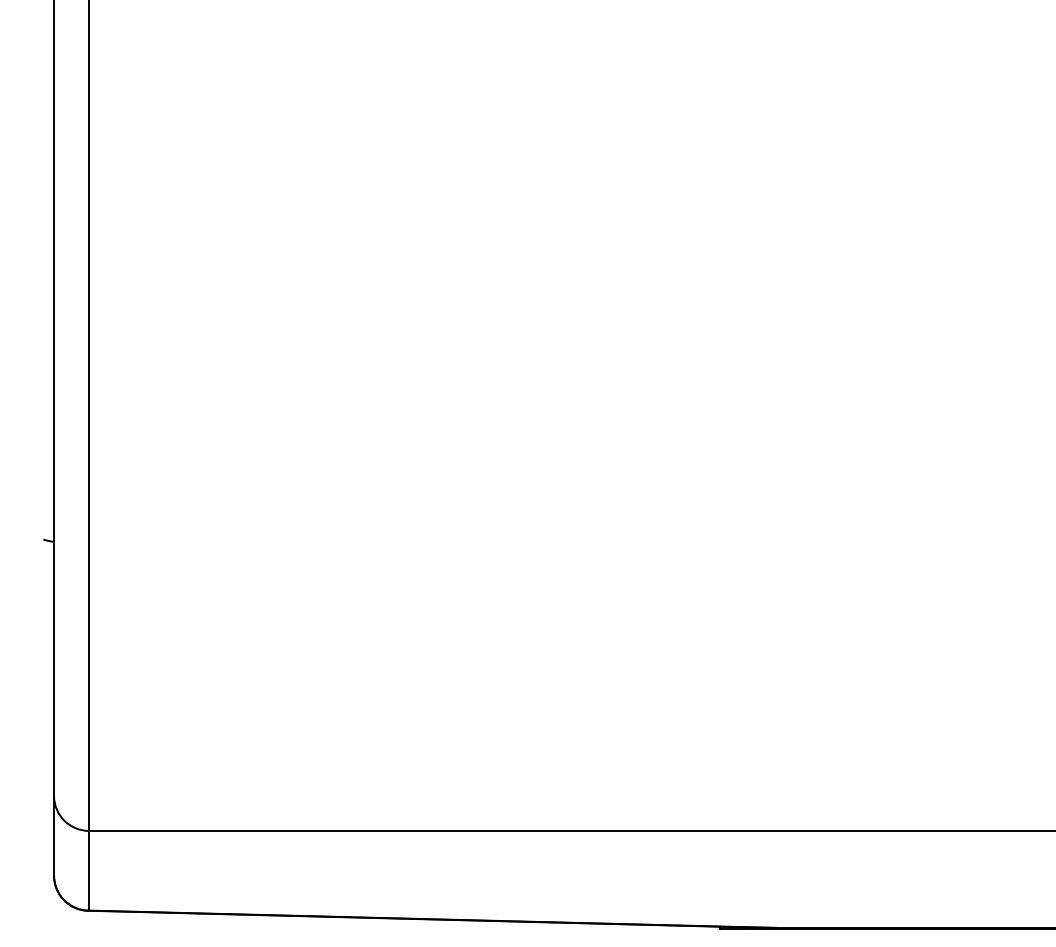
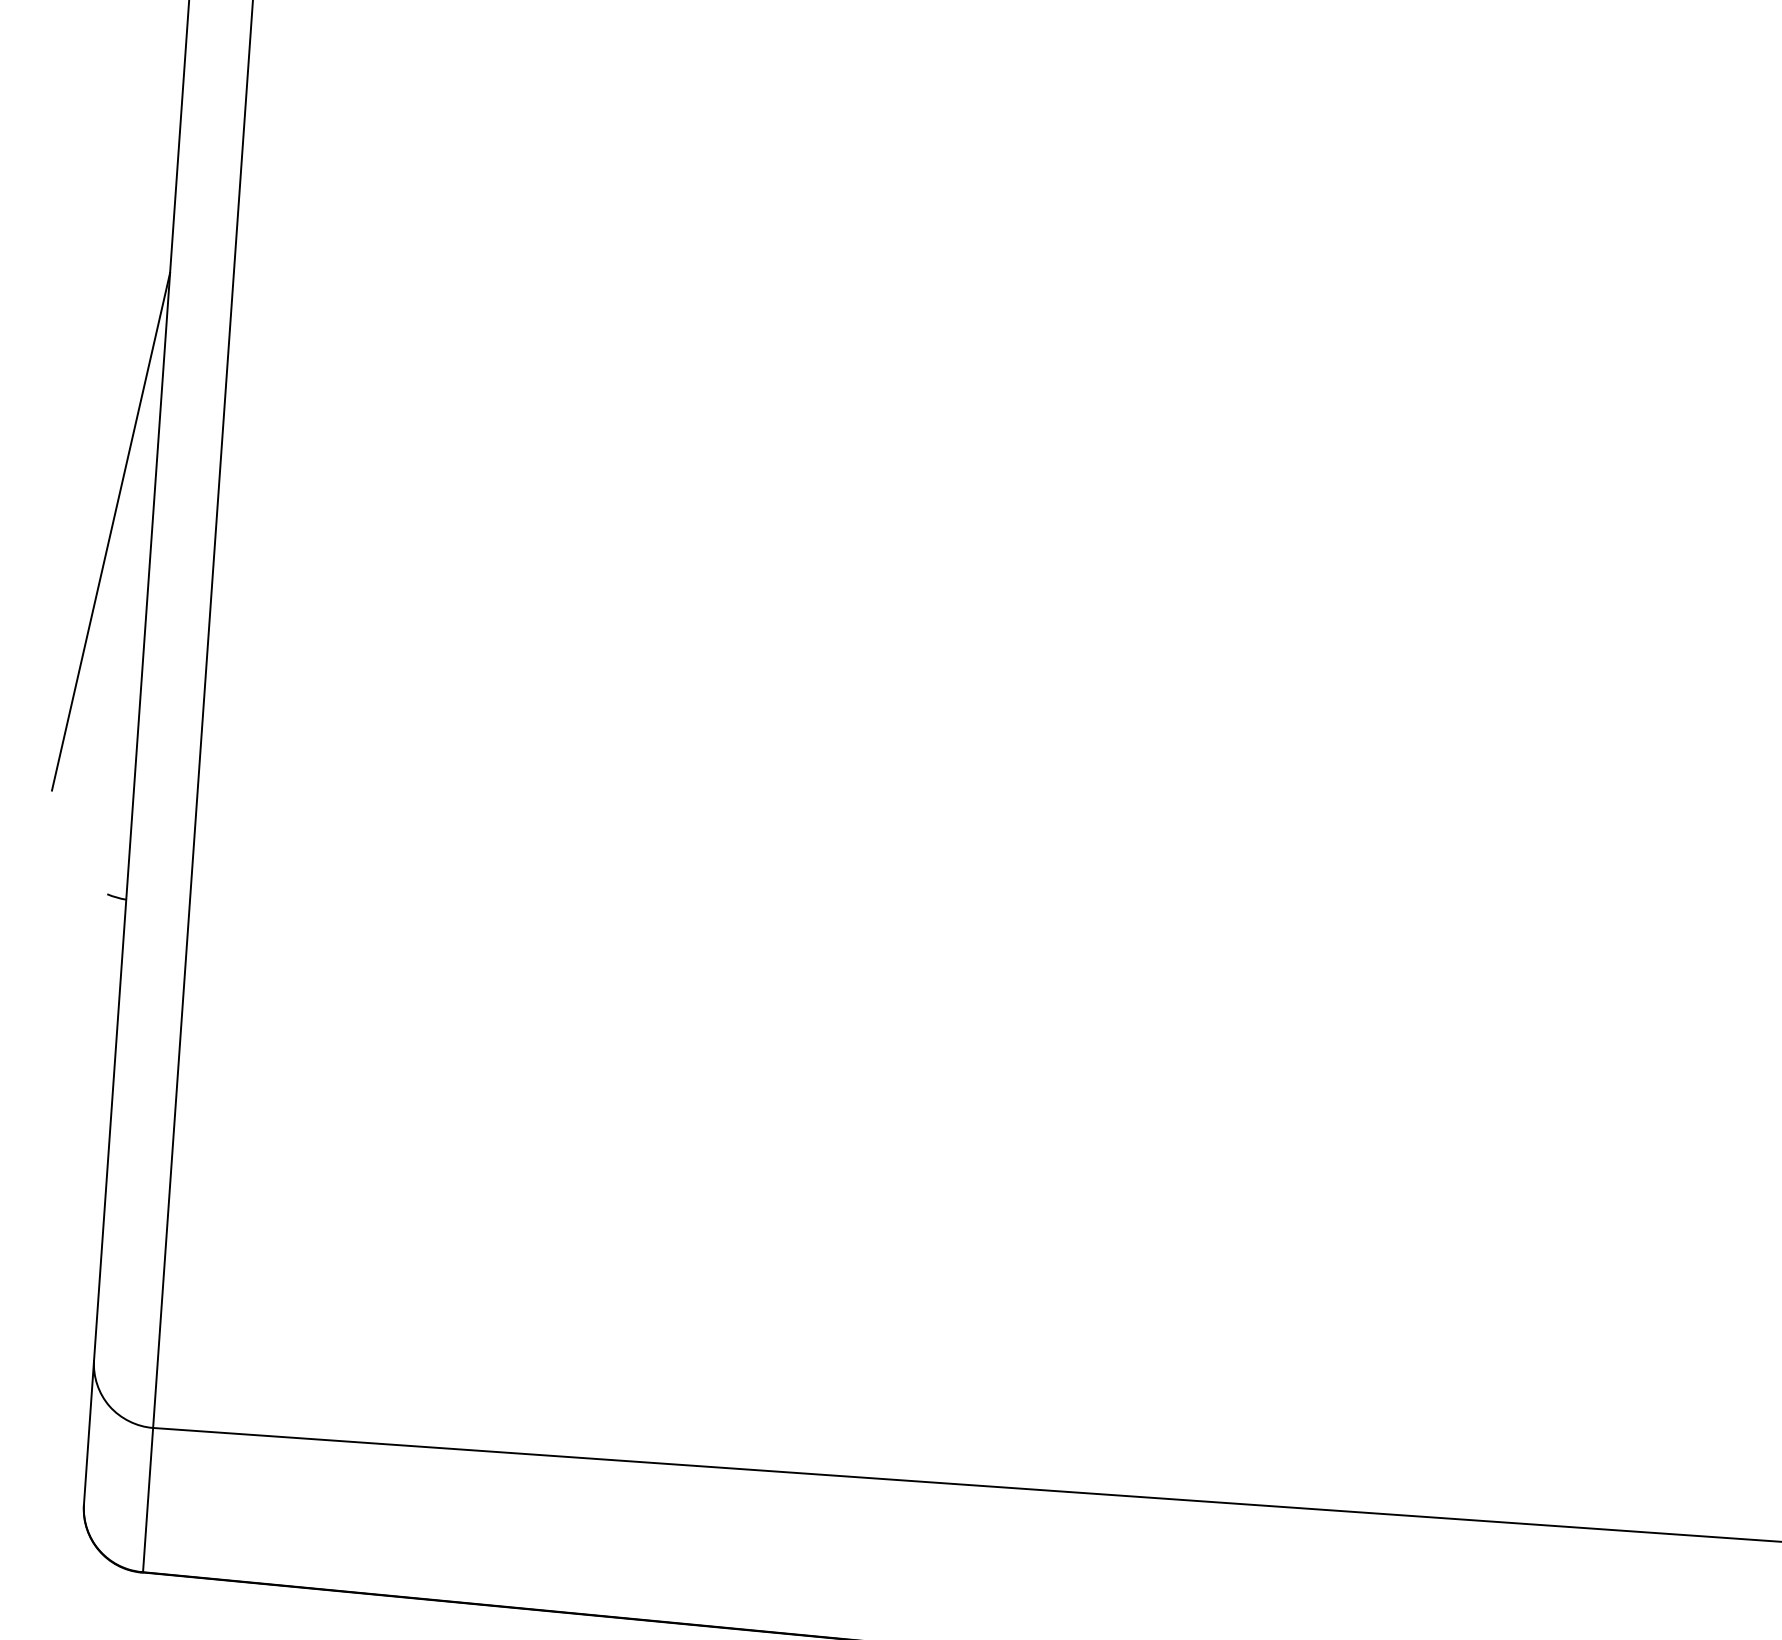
line: (31, 339) -> (111, 530), added

